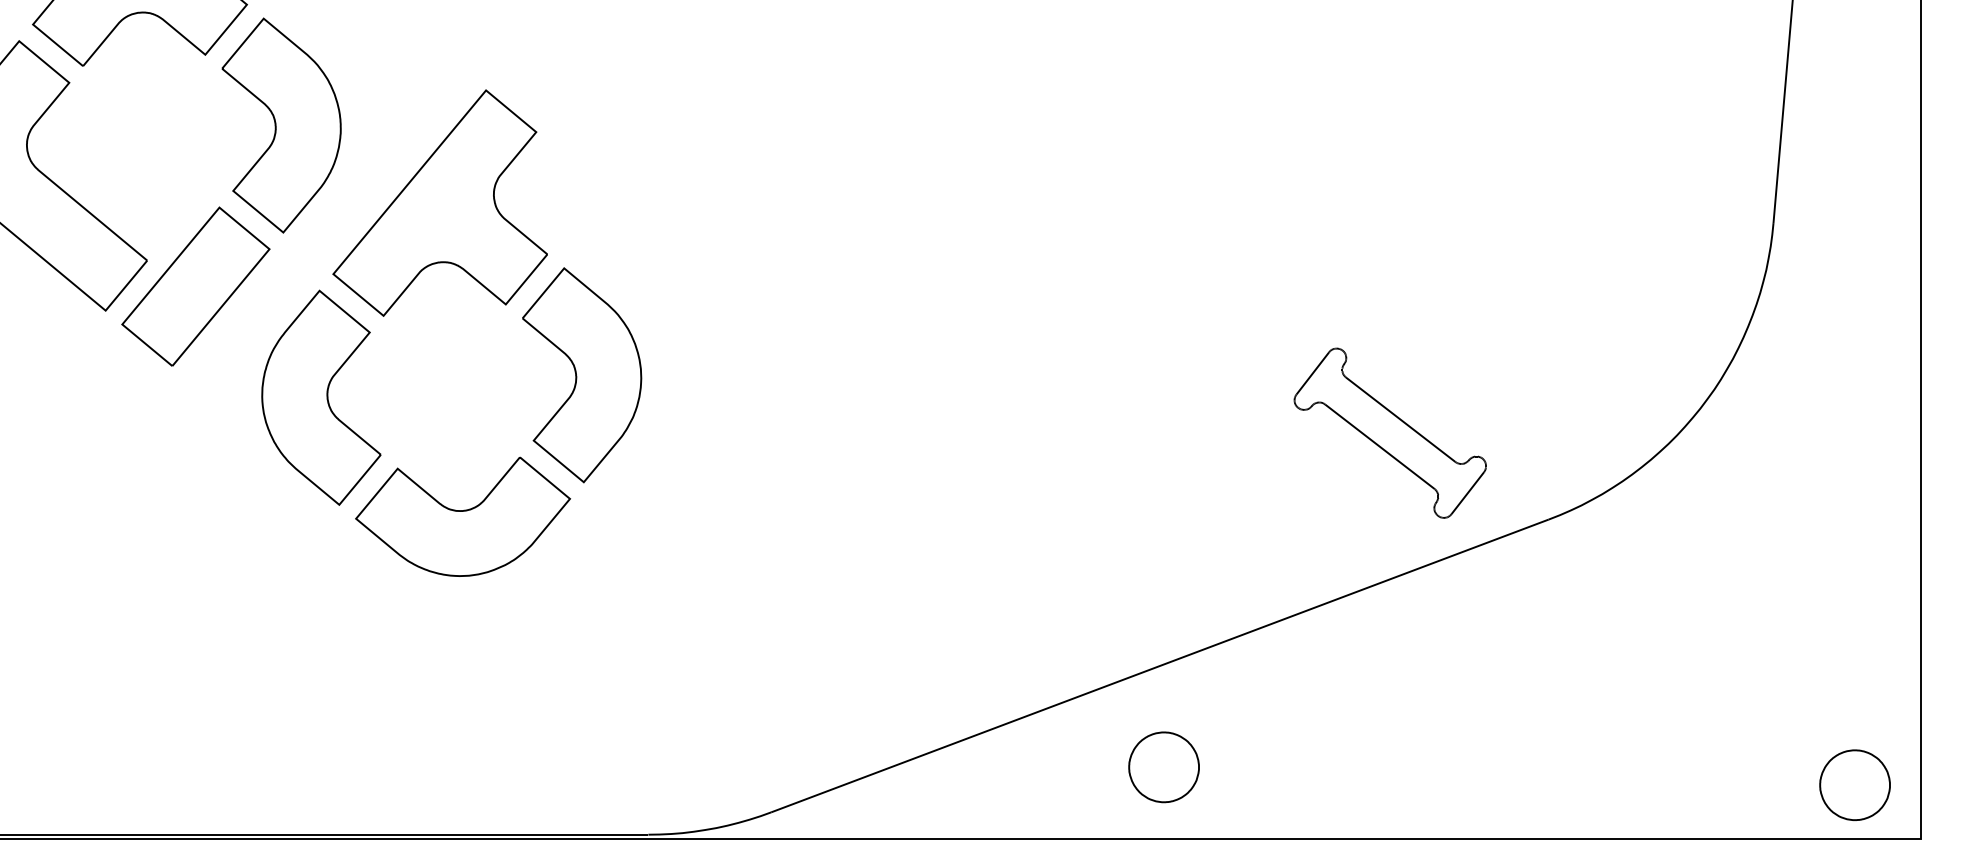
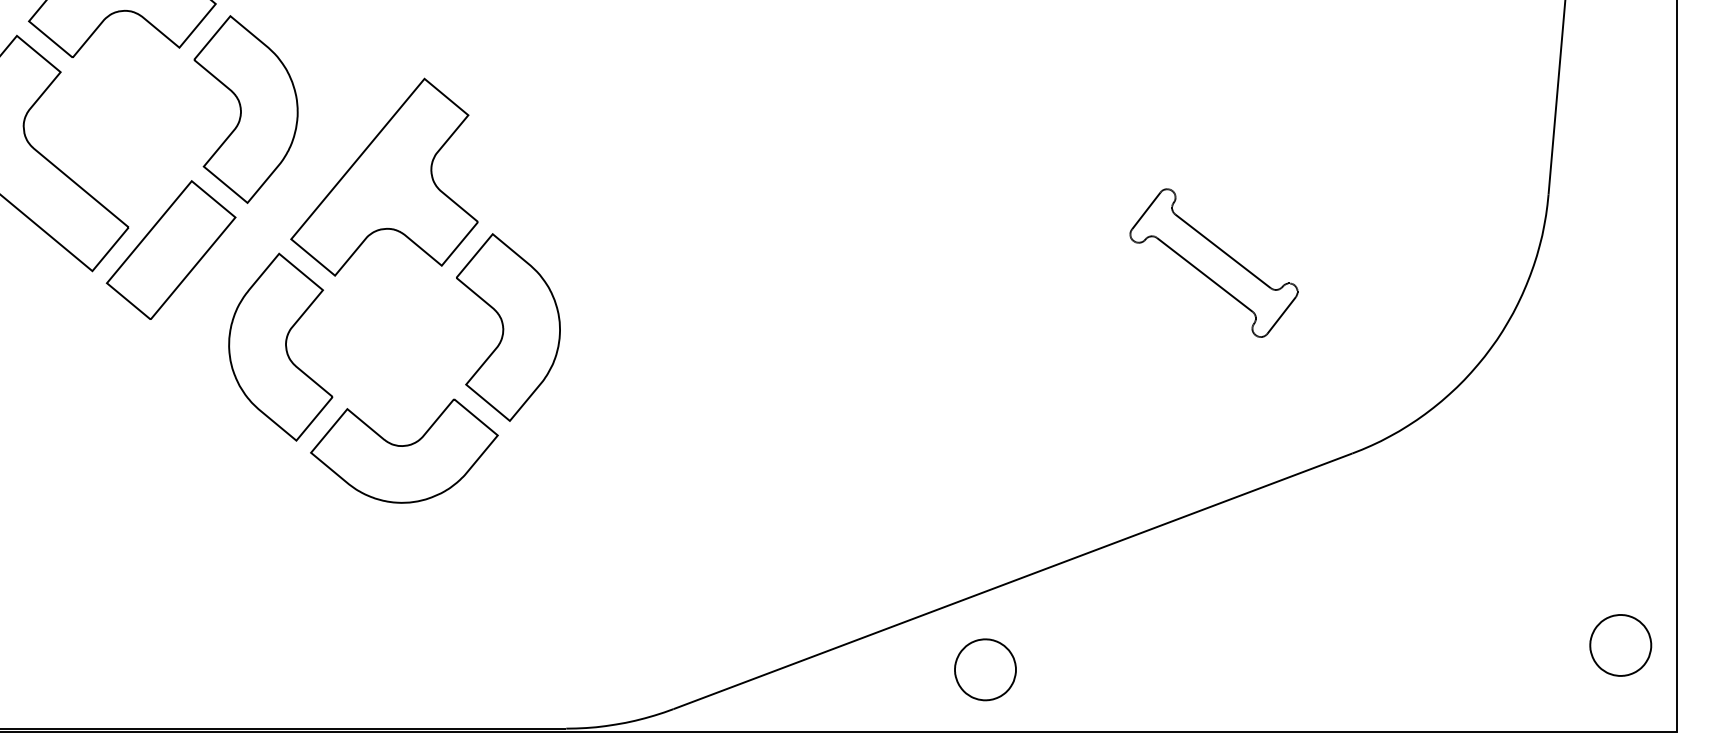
part: (1389, 432) -> (1213, 262), moved
part: (1164, 766) -> (985, 669), moved
part: (1854, 785) -> (1620, 645), moved

